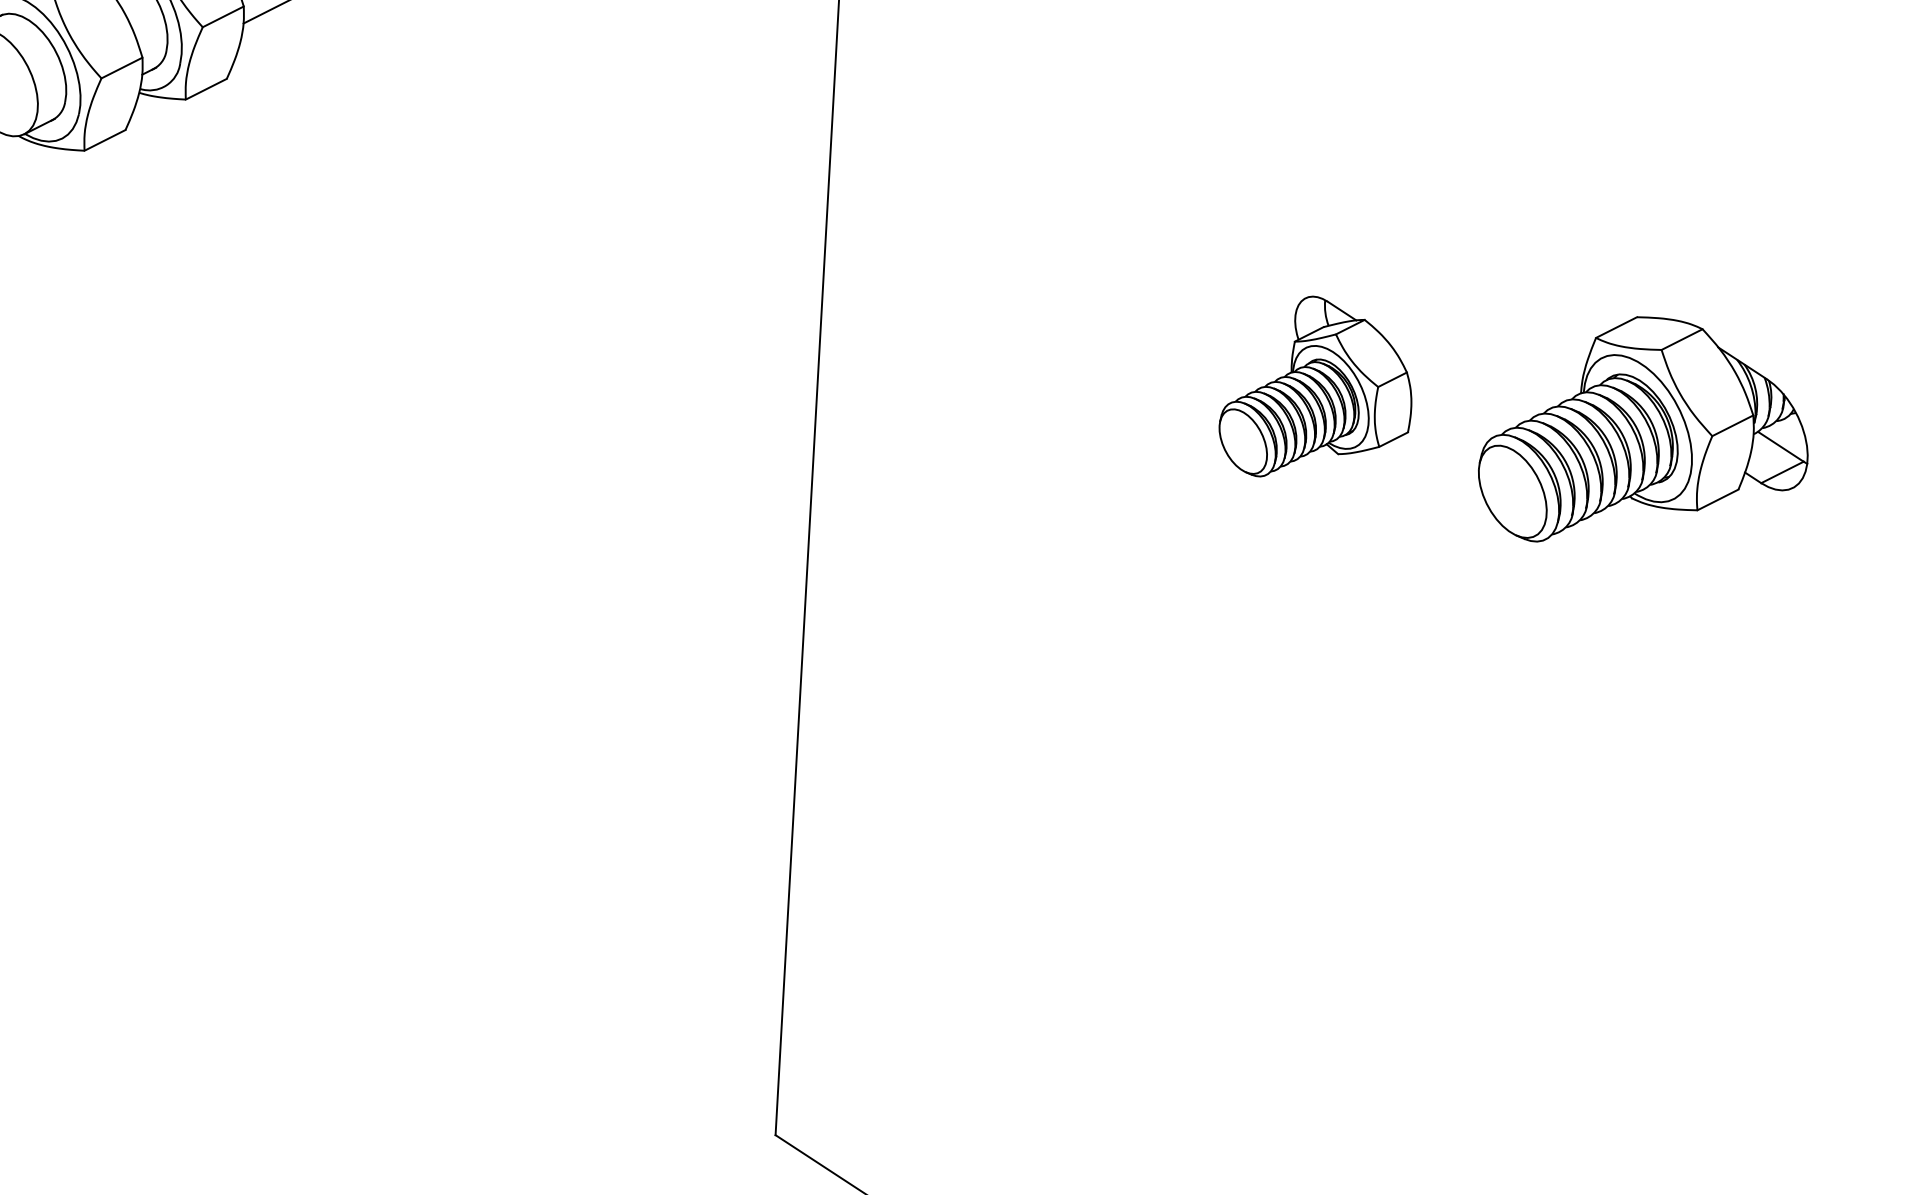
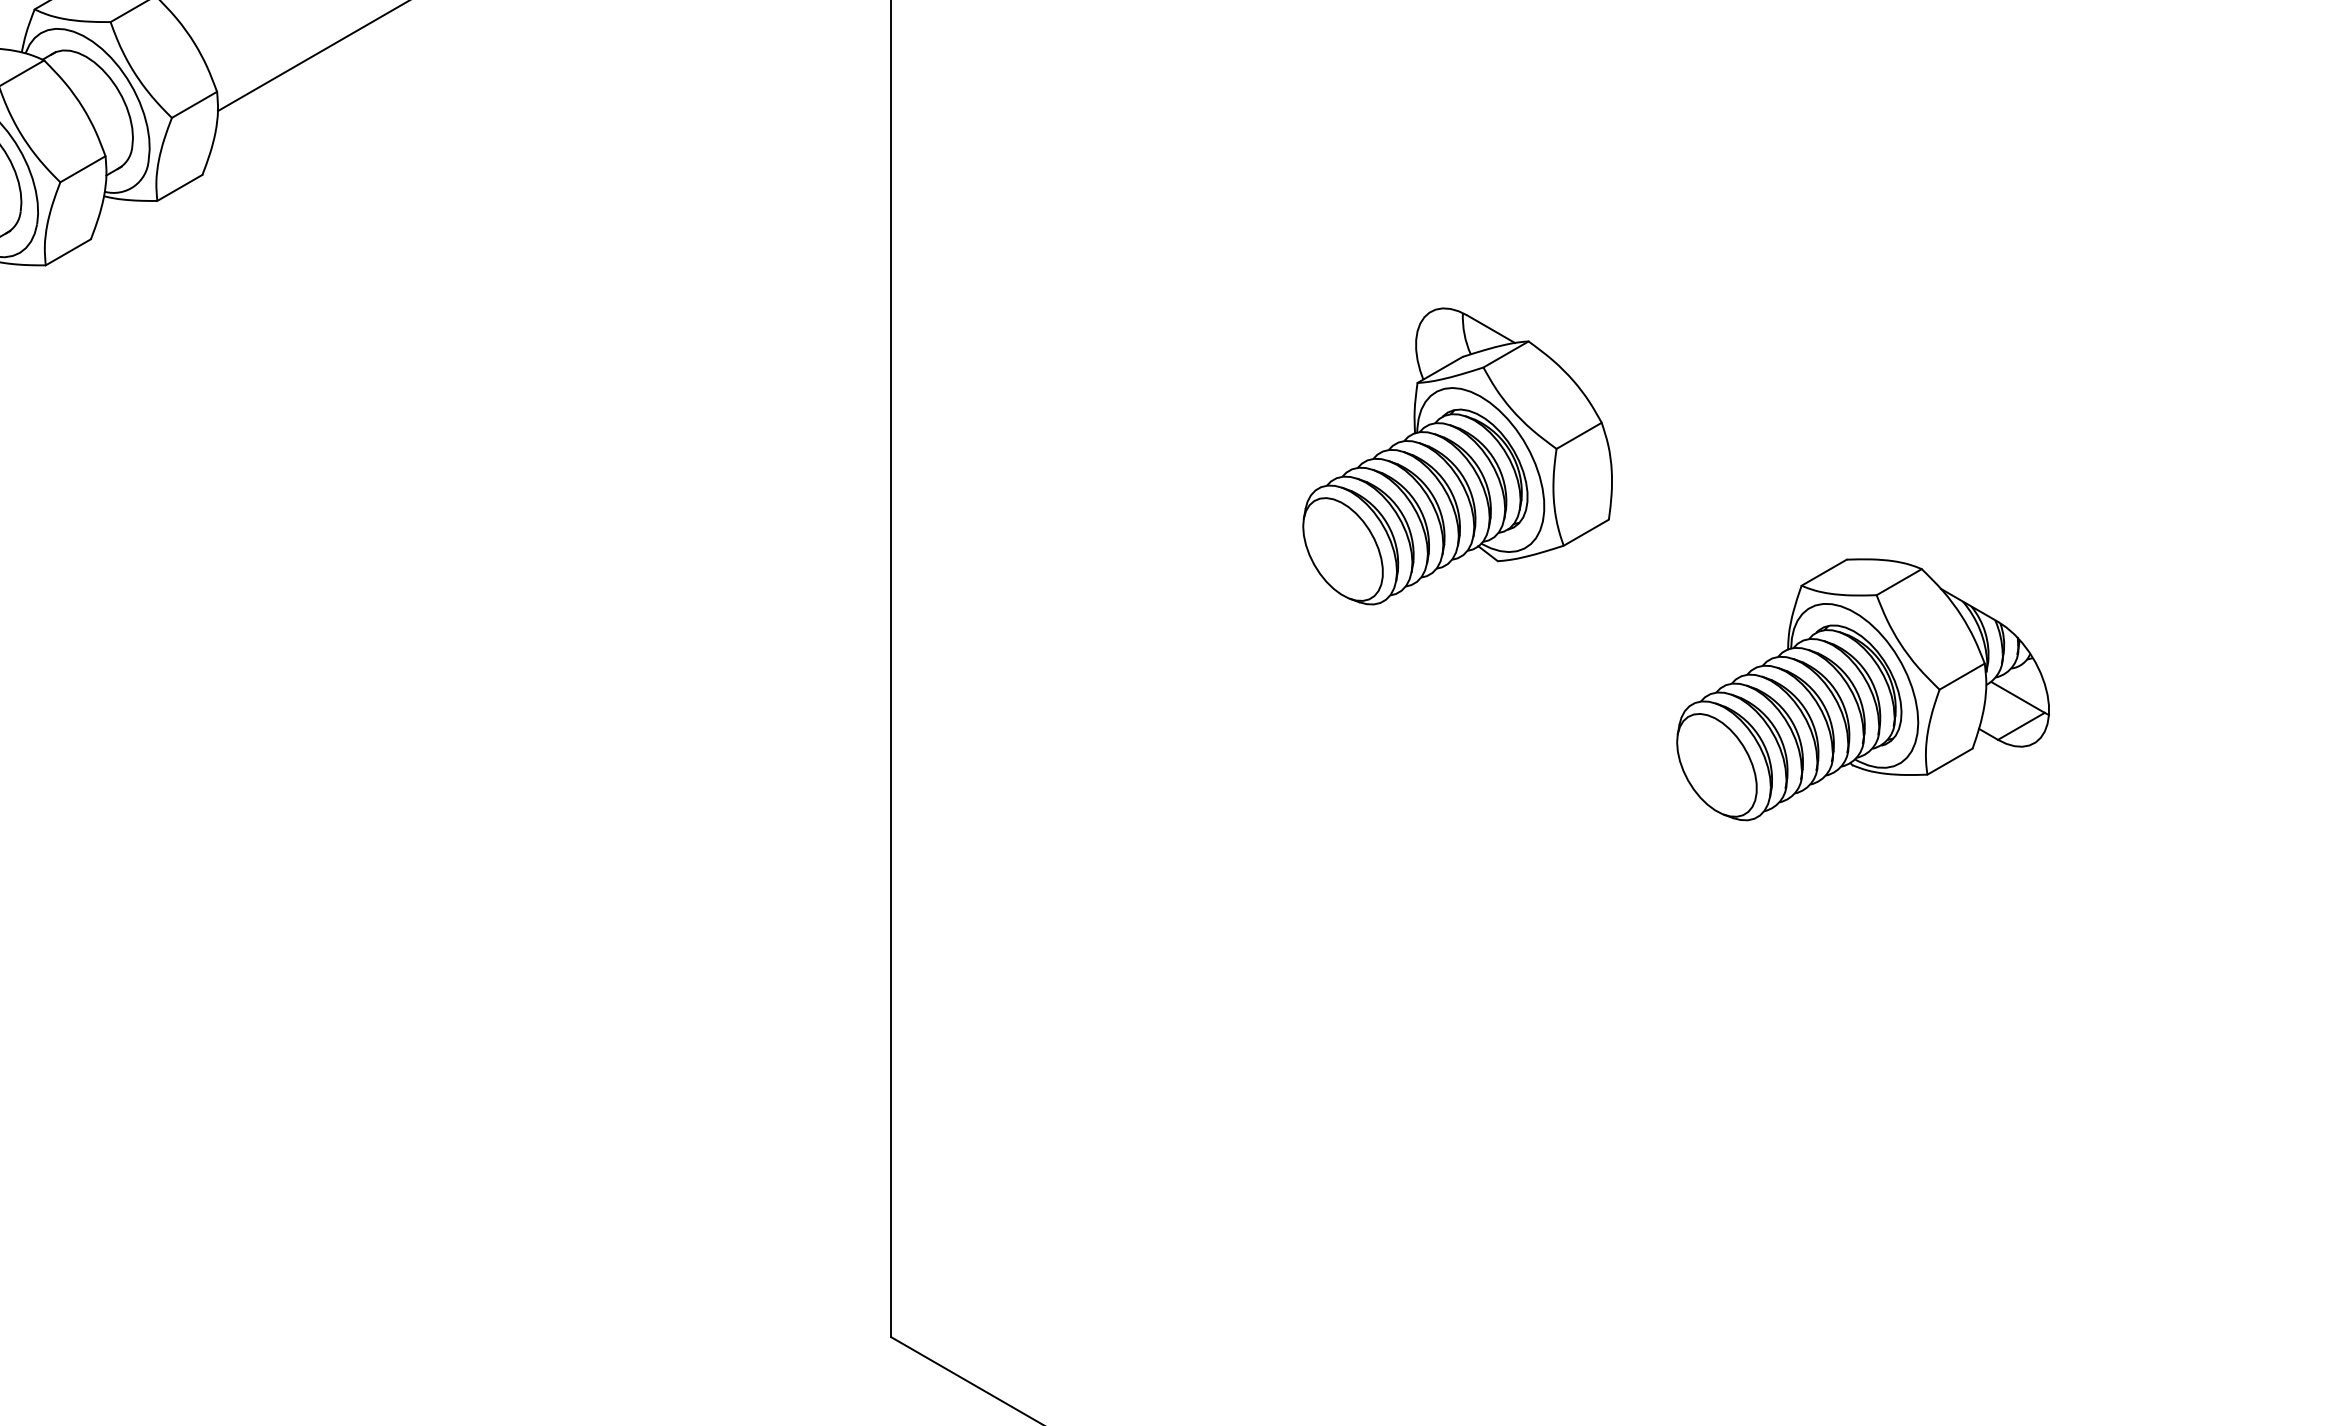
part: (1316, 388) -> (1457, 456), size x1.43
part: (1644, 432) -> (1862, 689), moved

